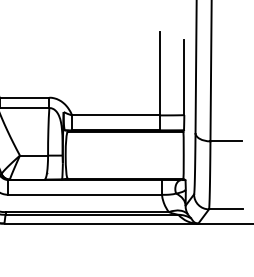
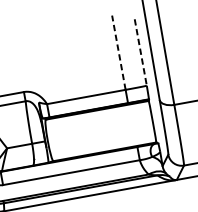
line: (160, 73) -> (118, 52), solid -> dashed
line: (184, 78) -> (141, 53), solid -> dashed

